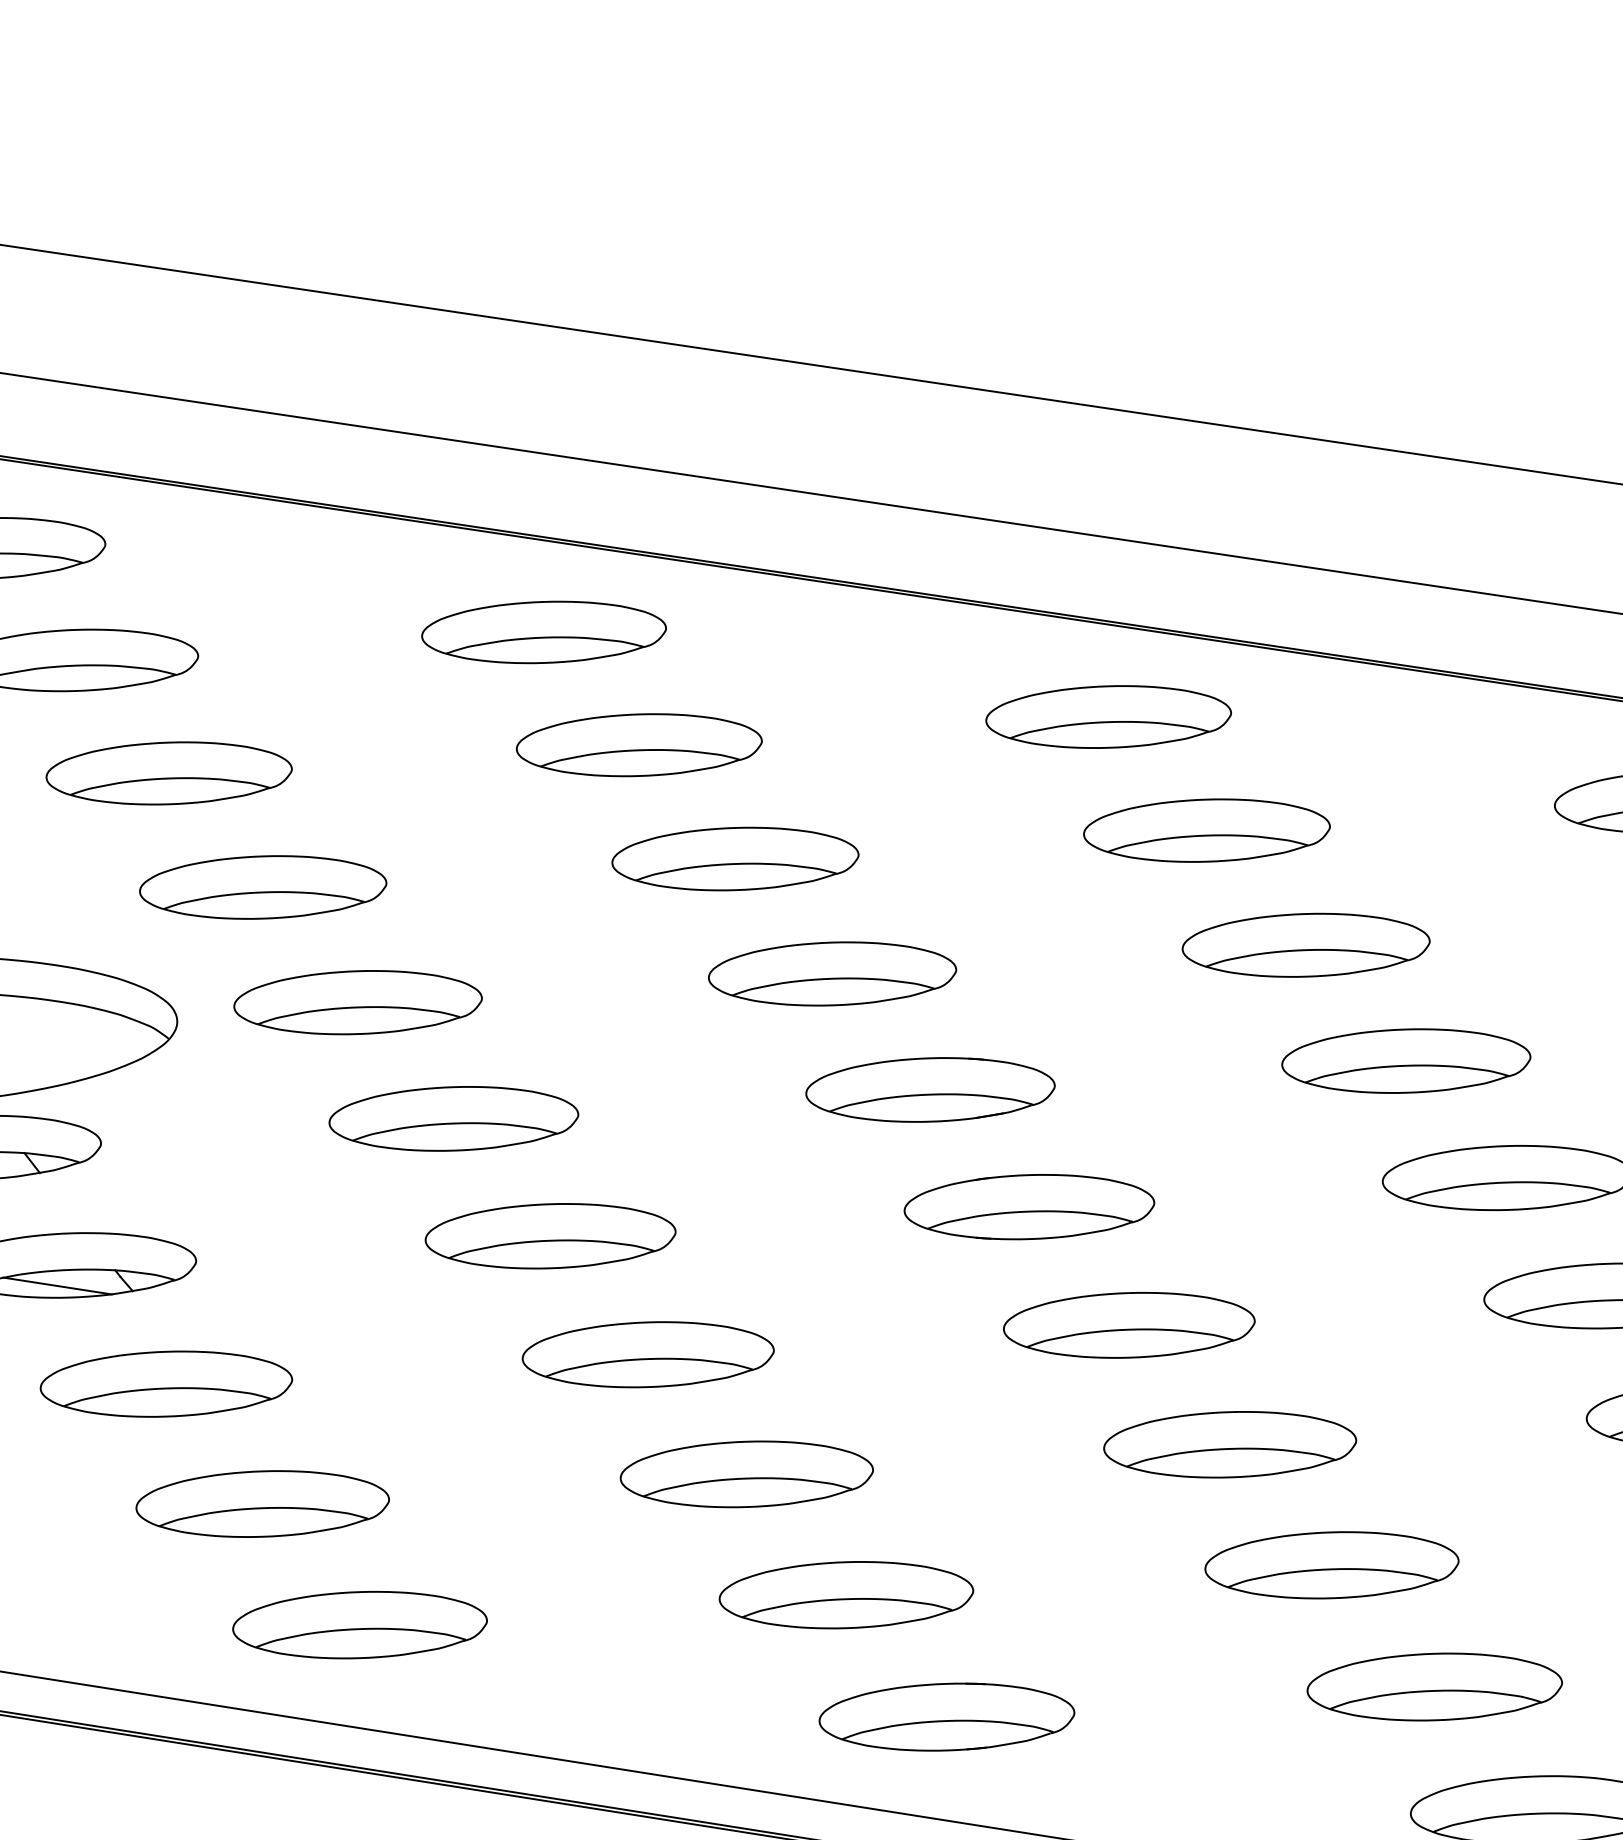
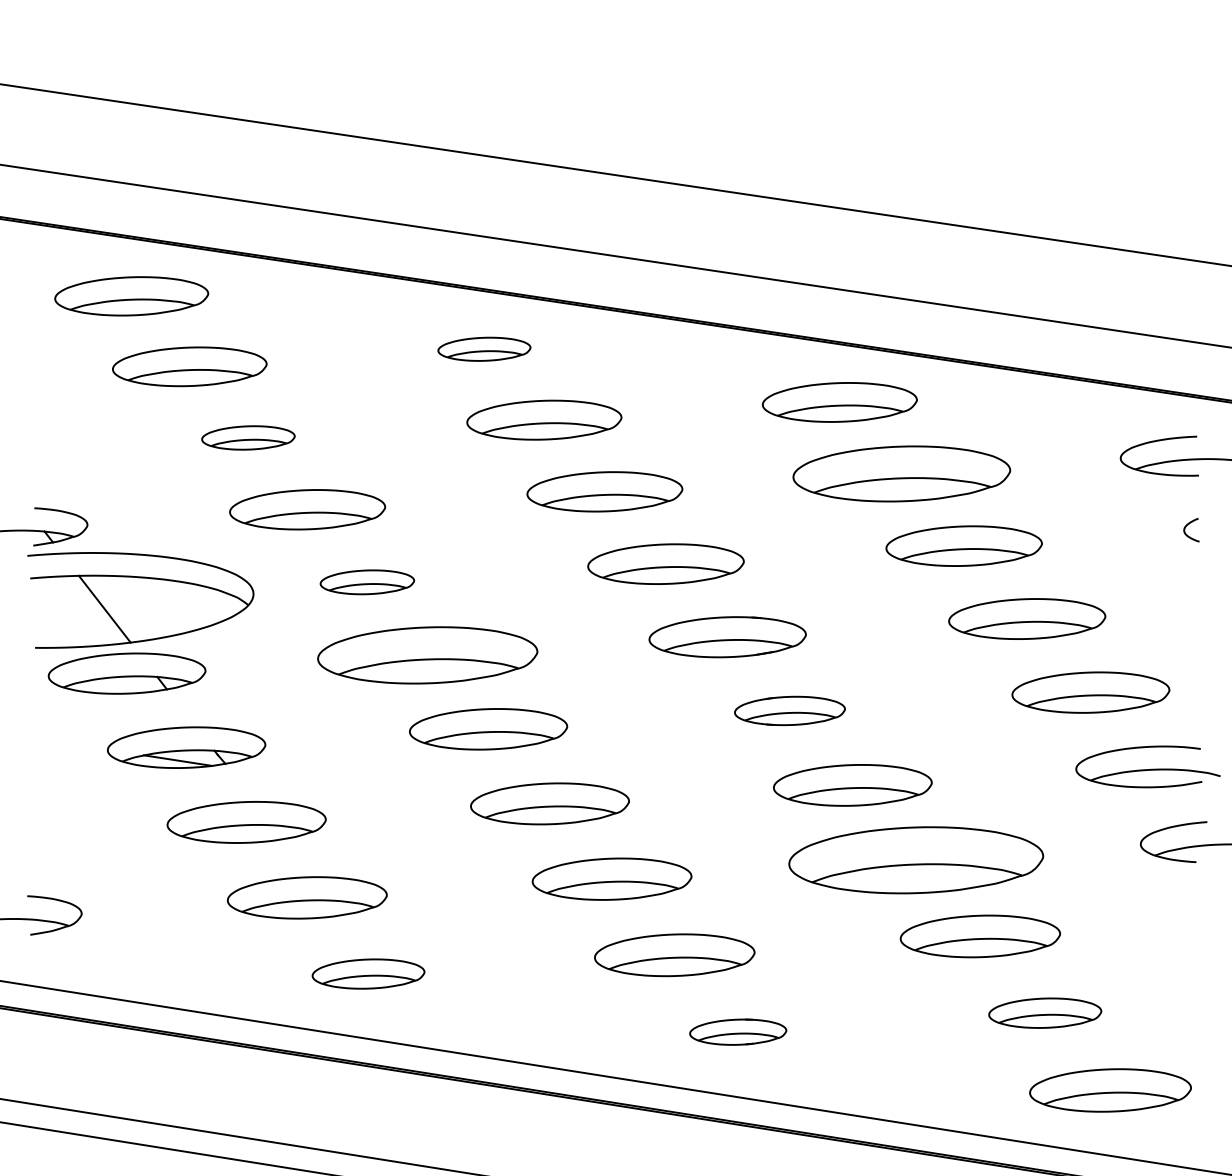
part: (544, 632) -> (484, 349), size x0.6
part: (169, 772) -> (248, 437), size x0.6
part: (1206, 829) -> (901, 473), size x1.4
part: (358, 1003) -> (367, 582), size x0.6
part: (453, 1119) -> (427, 655), size x1.4
part: (1028, 1206) -> (789, 710), size x0.7
part: (1230, 1444) -> (916, 860), size x1.6
part: (359, 1624) -> (368, 973), size x0.7
part: (1435, 1687) -> (1045, 1013), size x0.7
part: (947, 1717) -> (738, 1032), size x0.6

